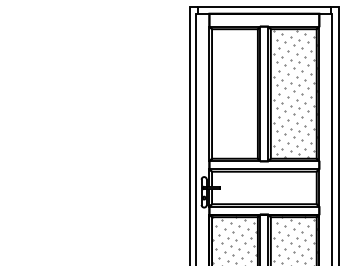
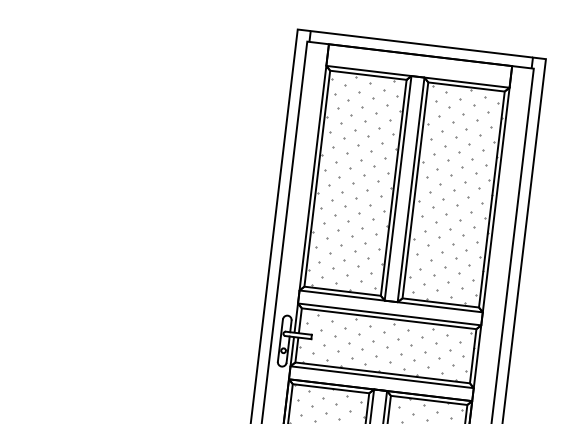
hatch: (234, 93) -> (354, 182), added
hatch: (264, 188) -> (386, 346), added

